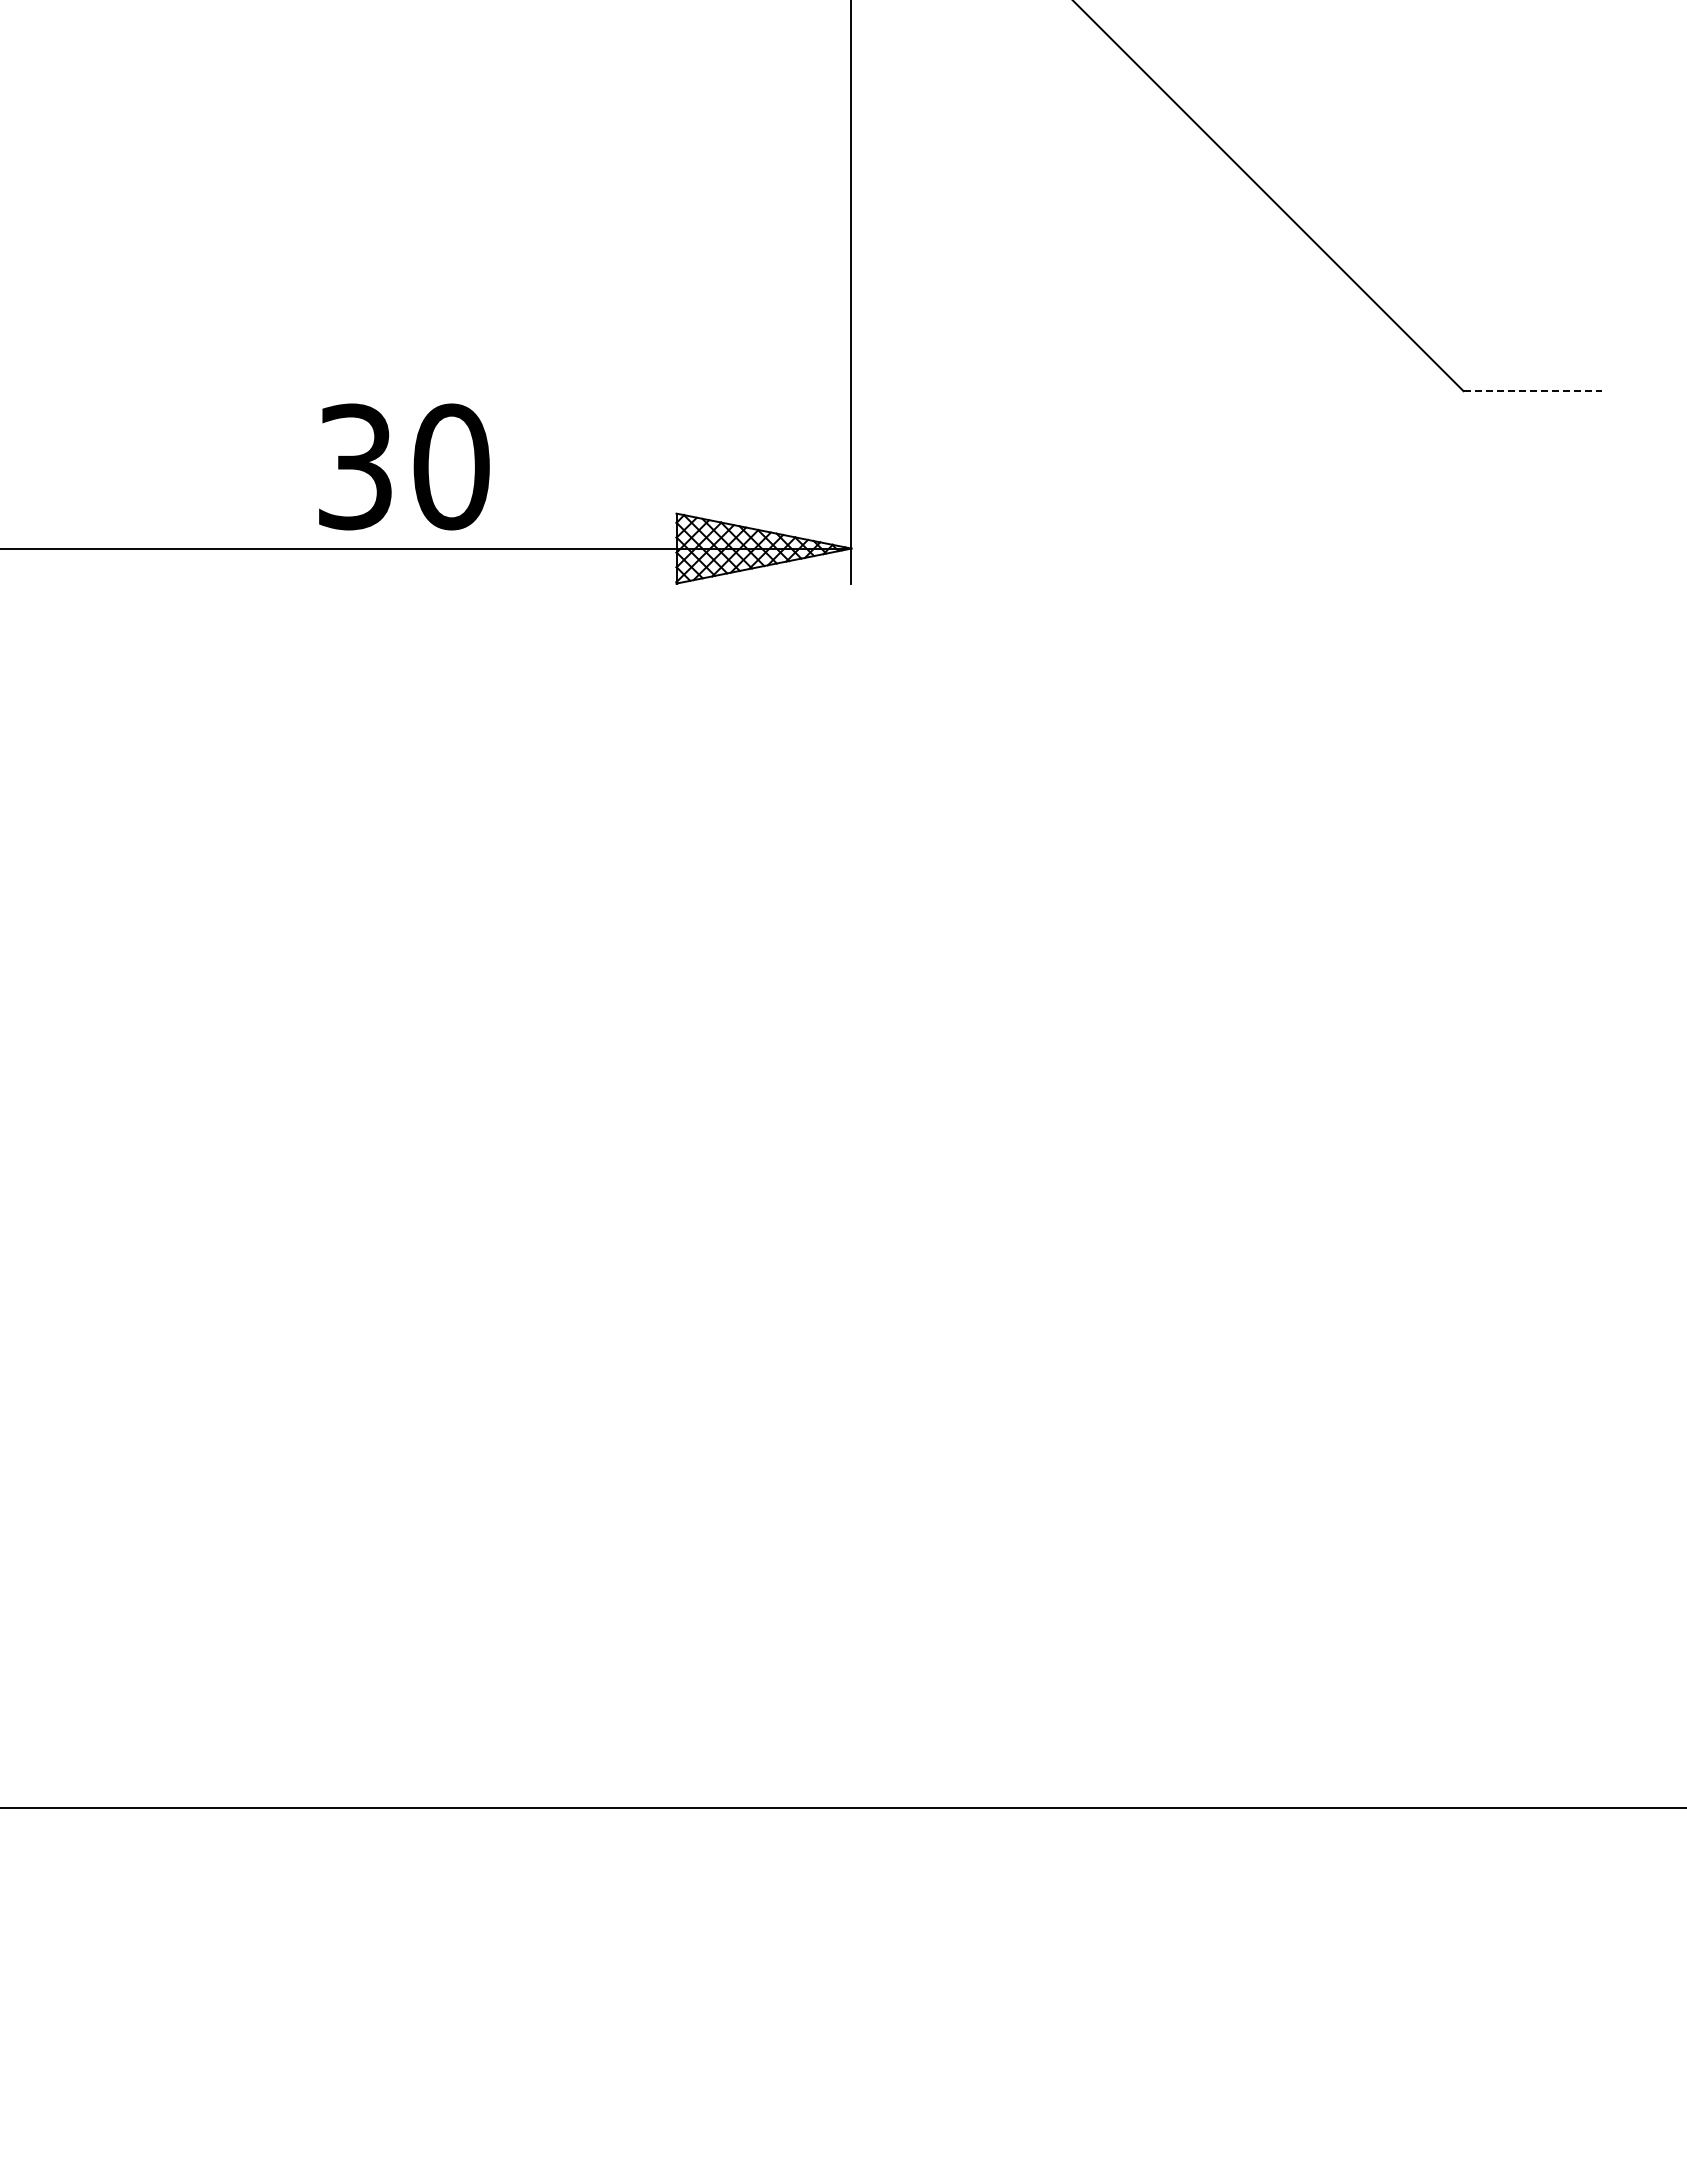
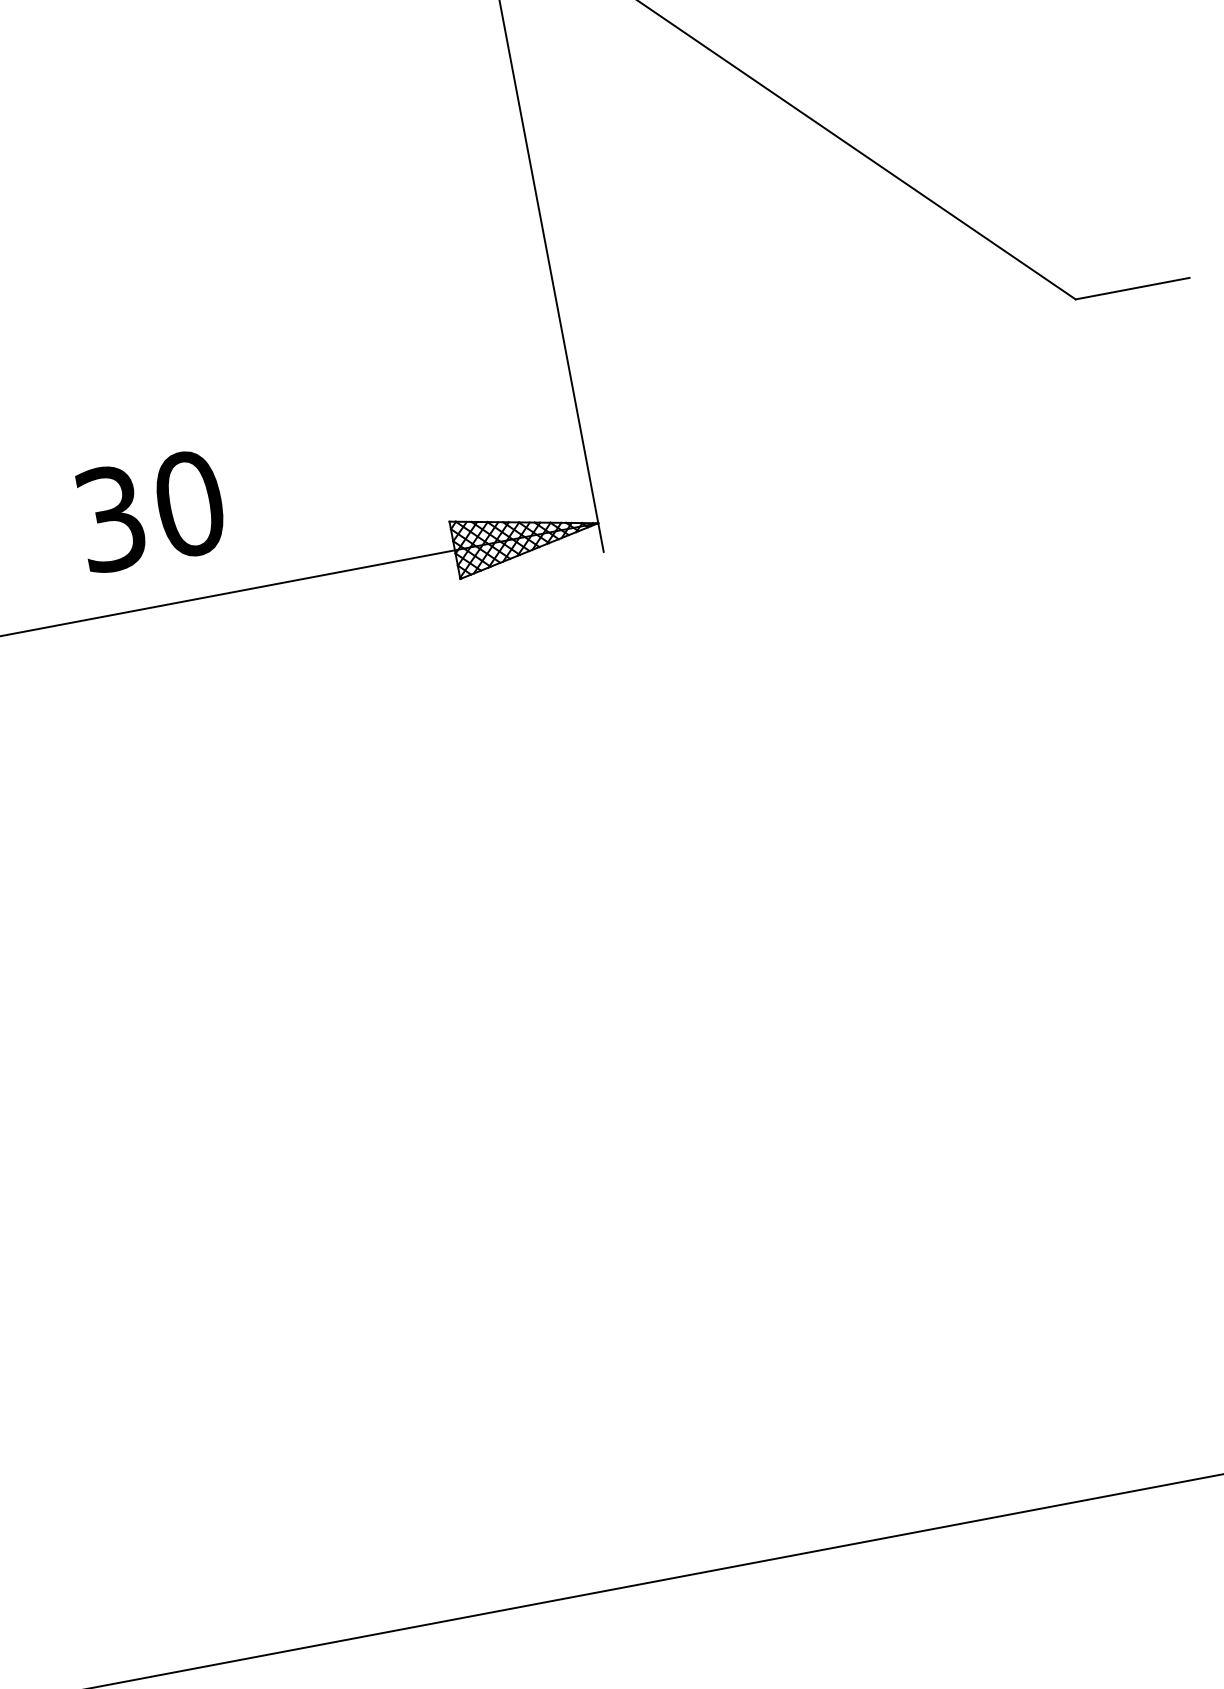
line: (1533, 391) -> (1133, 288), dashed -> solid
text: (404, 466) -> (151, 510), moved

